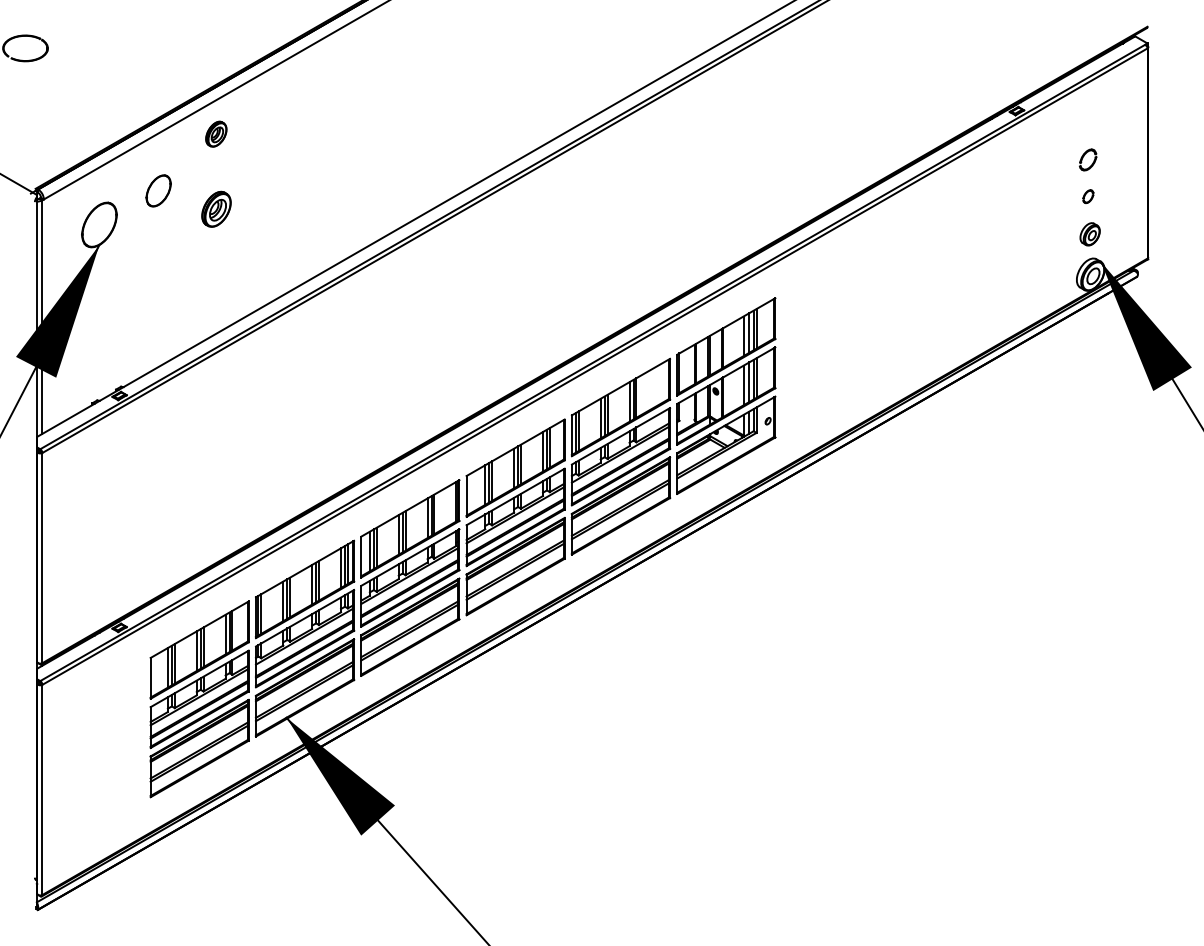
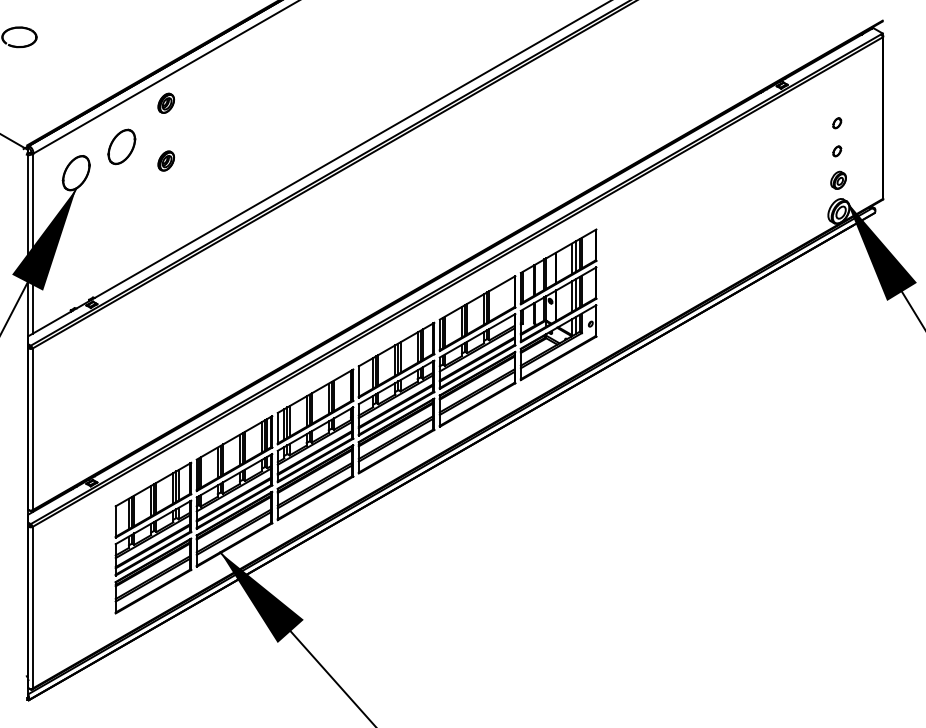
part: (1088, 160) -> (837, 123), size x0.62
part: (158, 190) -> (121, 146), size x1.43
part: (215, 208) -> (165, 160), size x0.71

